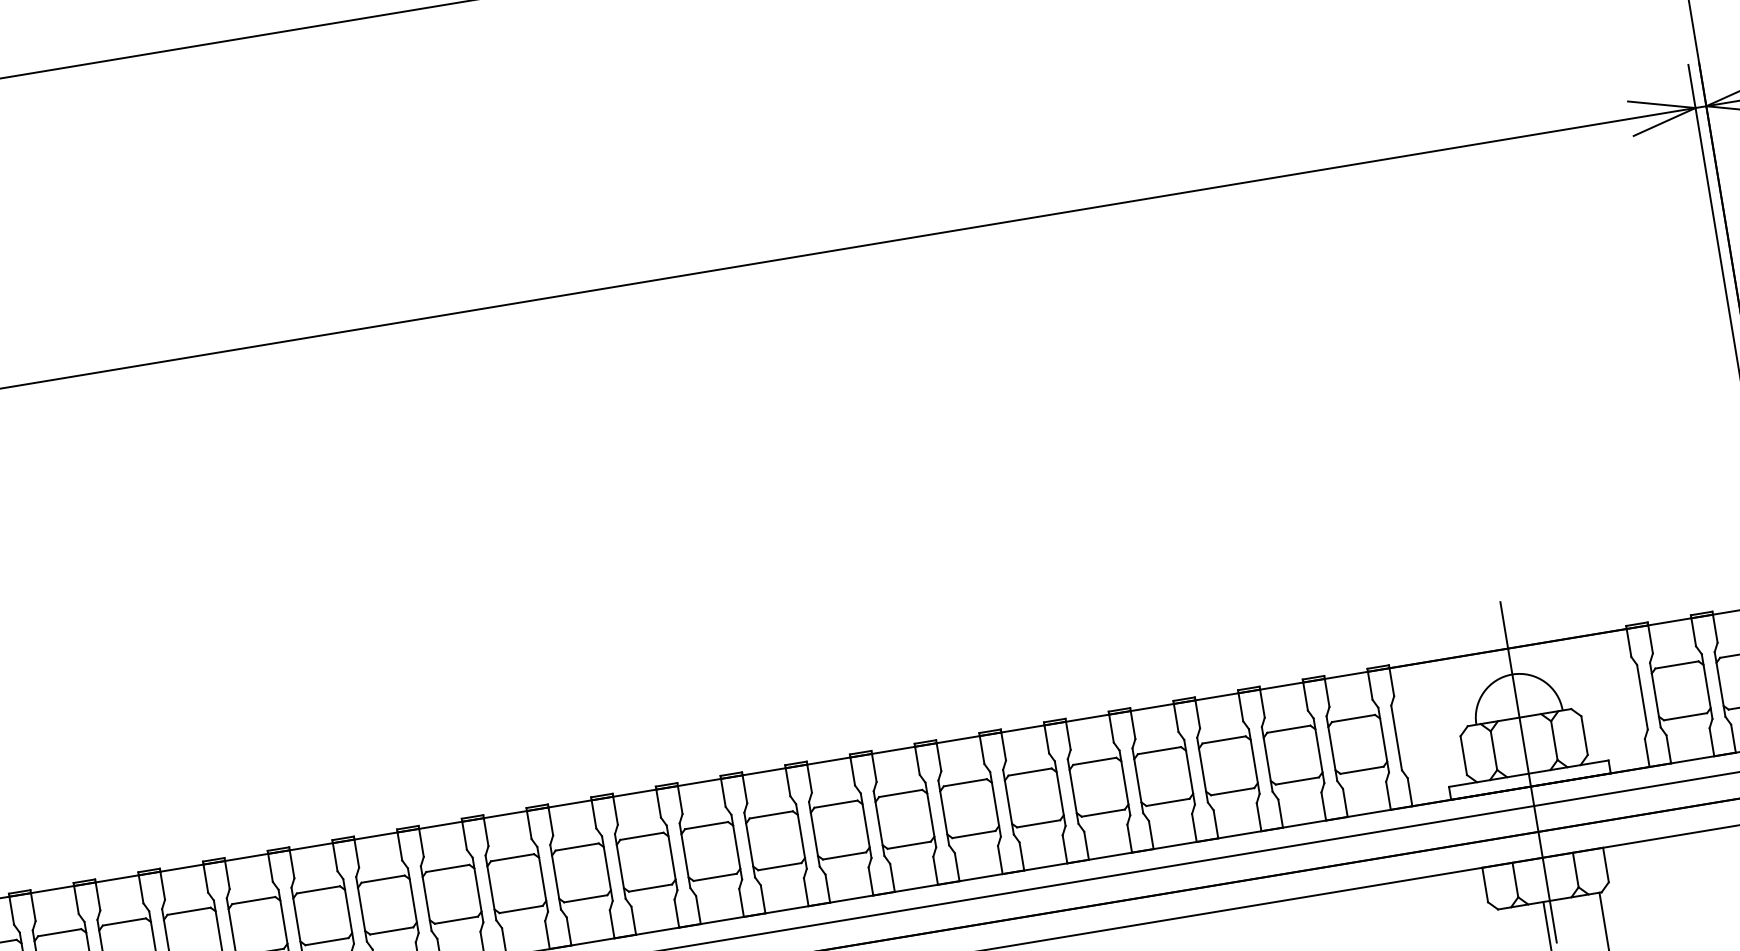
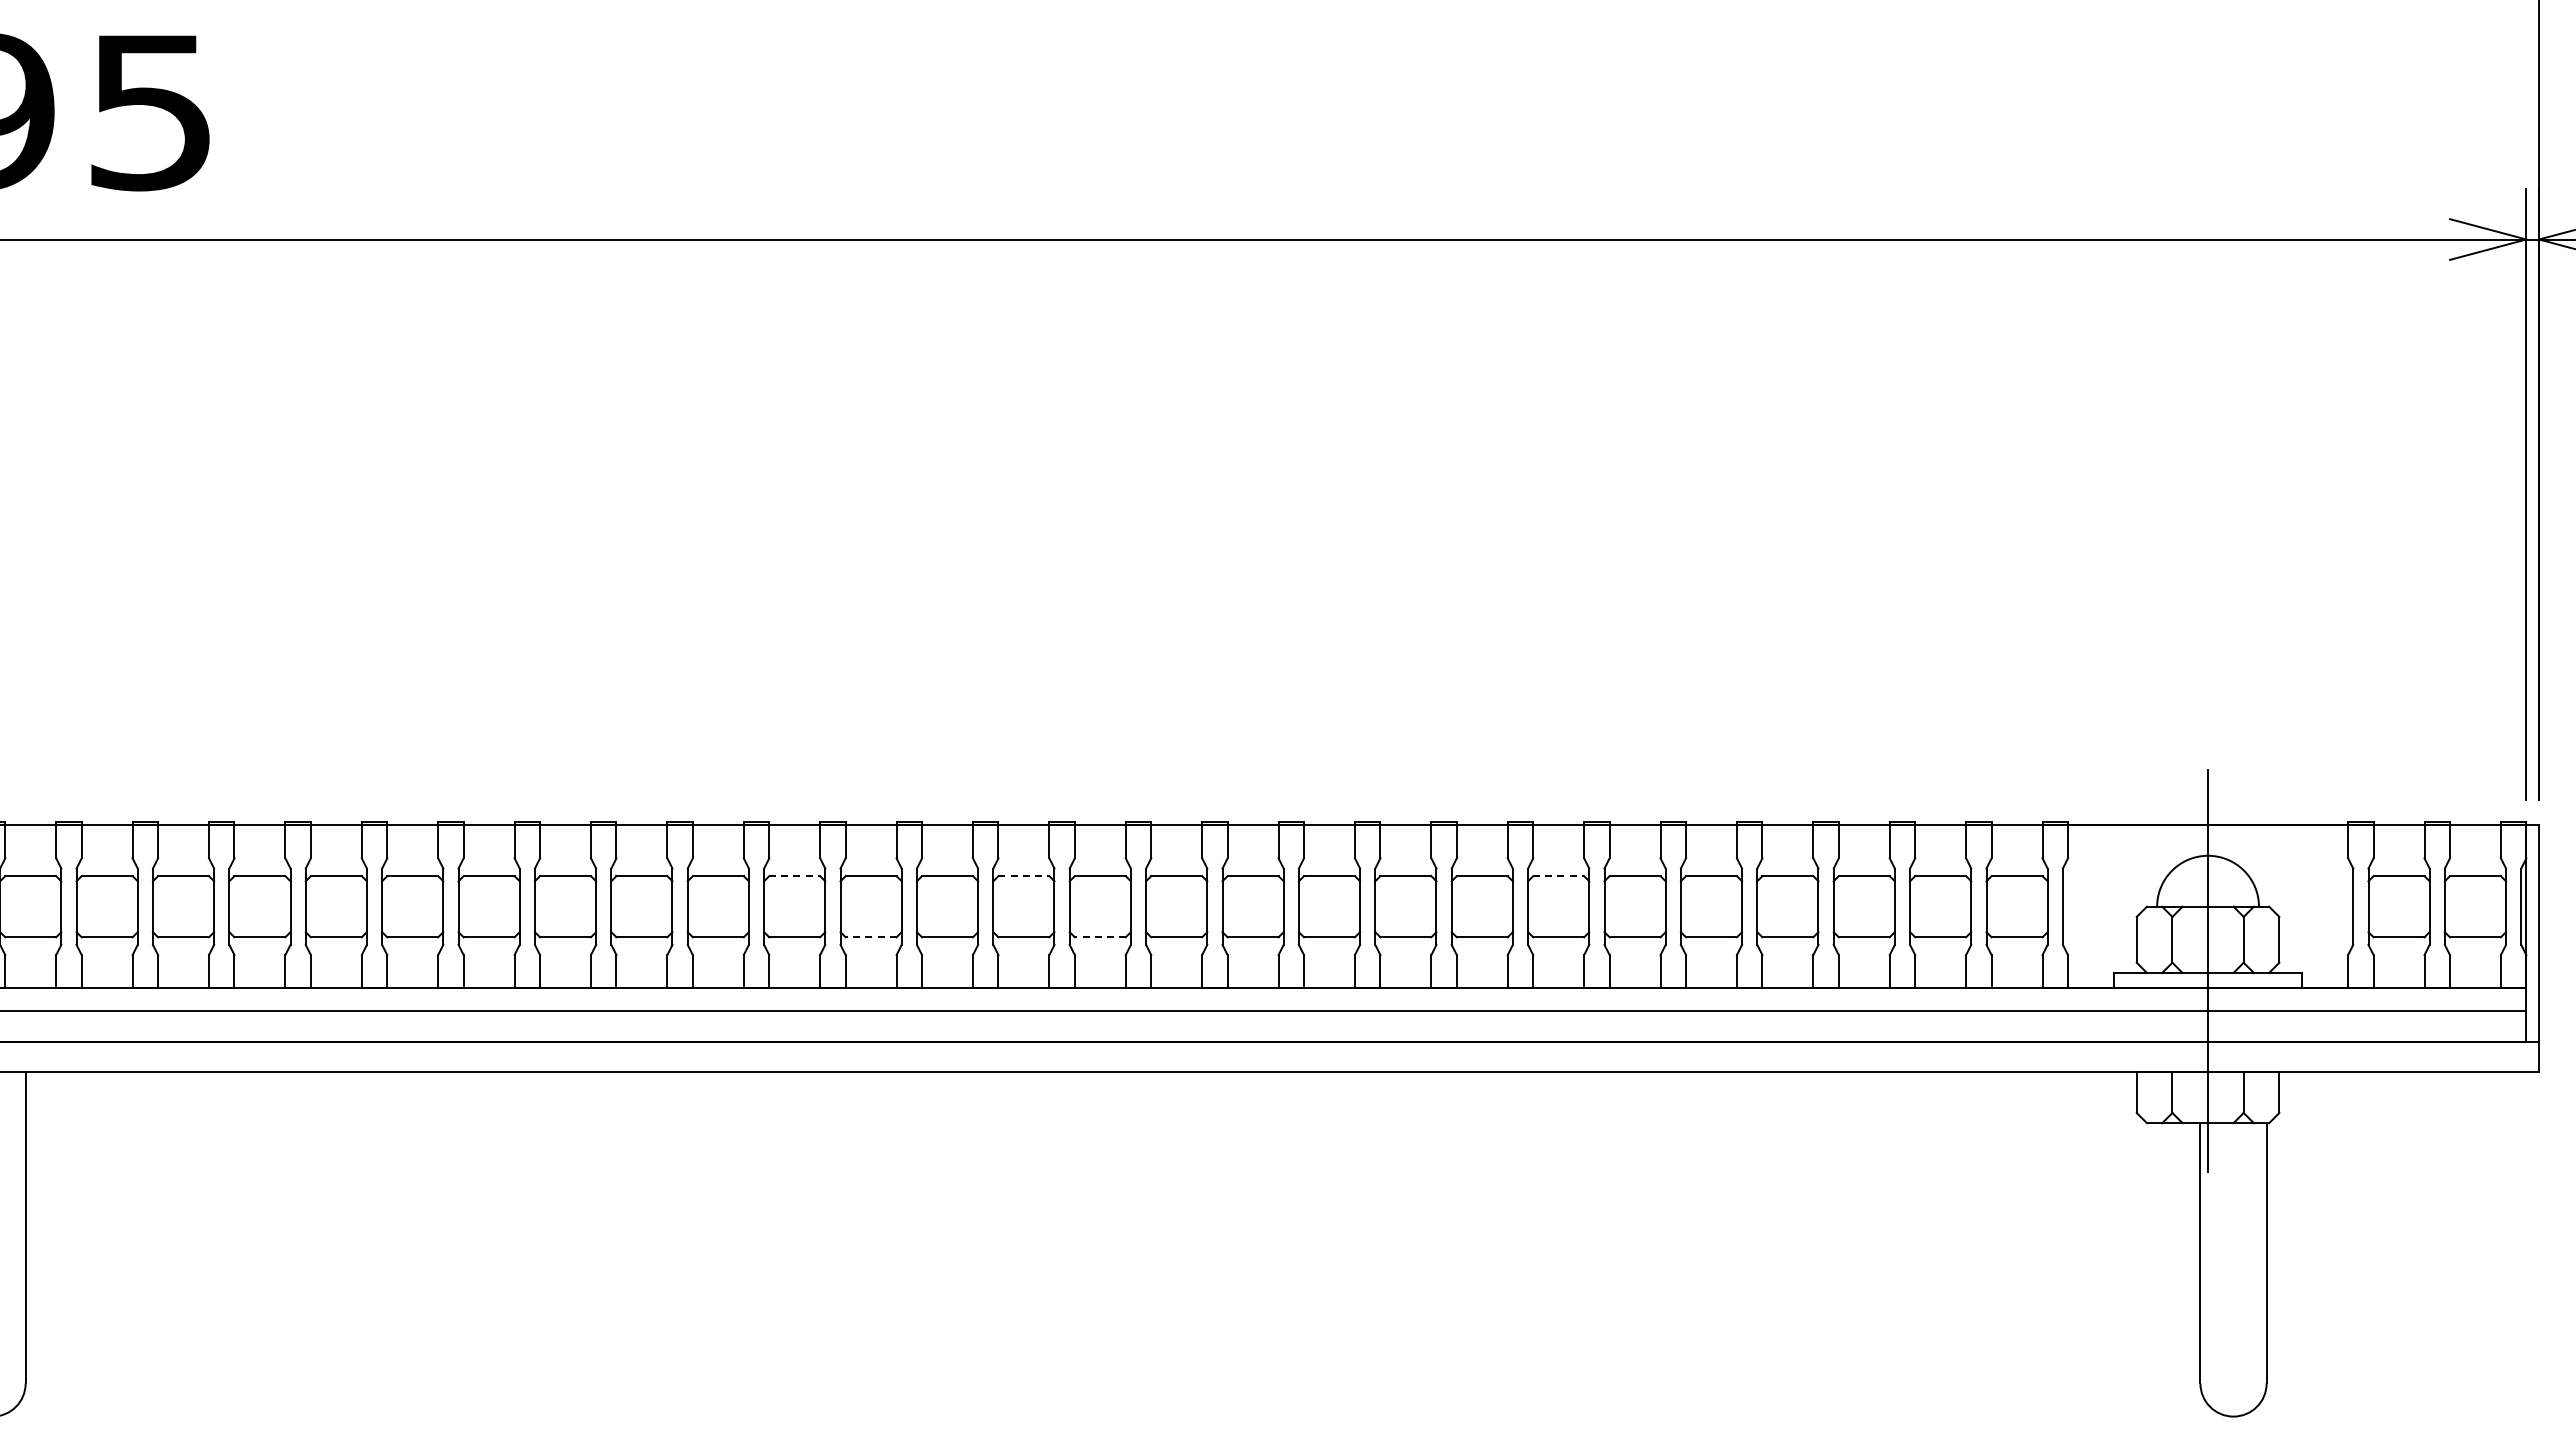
line: (966, 782) -> (1559, 876), solid -> dashed
line: (513, 857) -> (1024, 876), solid -> dashed
line: (319, 890) -> (795, 876), solid -> dashed
line: (585, 899) -> (1099, 937), solid -> dashed
line: (391, 931) -> (870, 937), solid -> dashed

